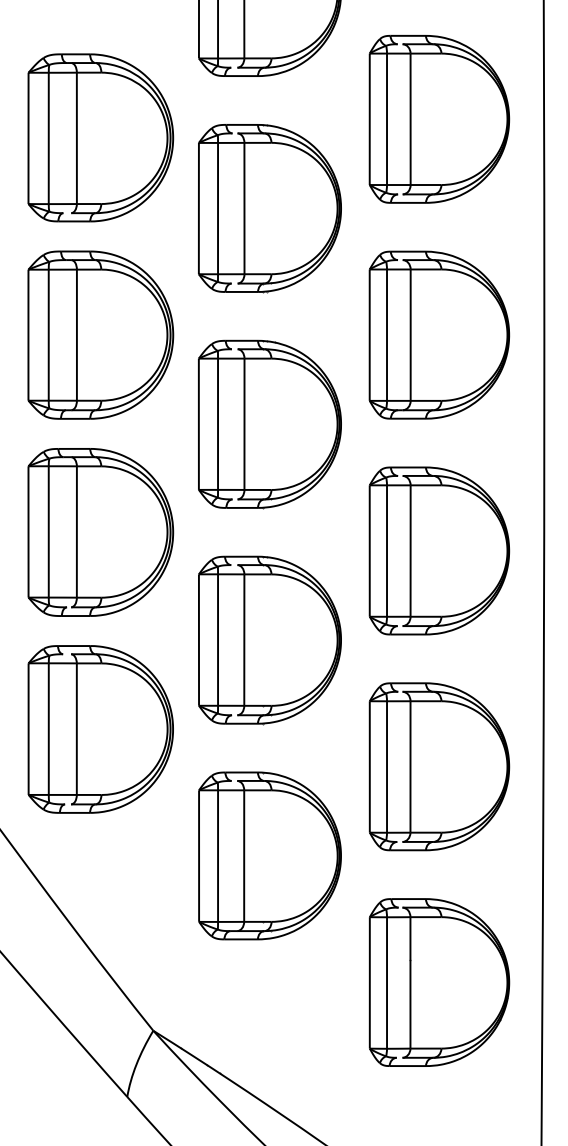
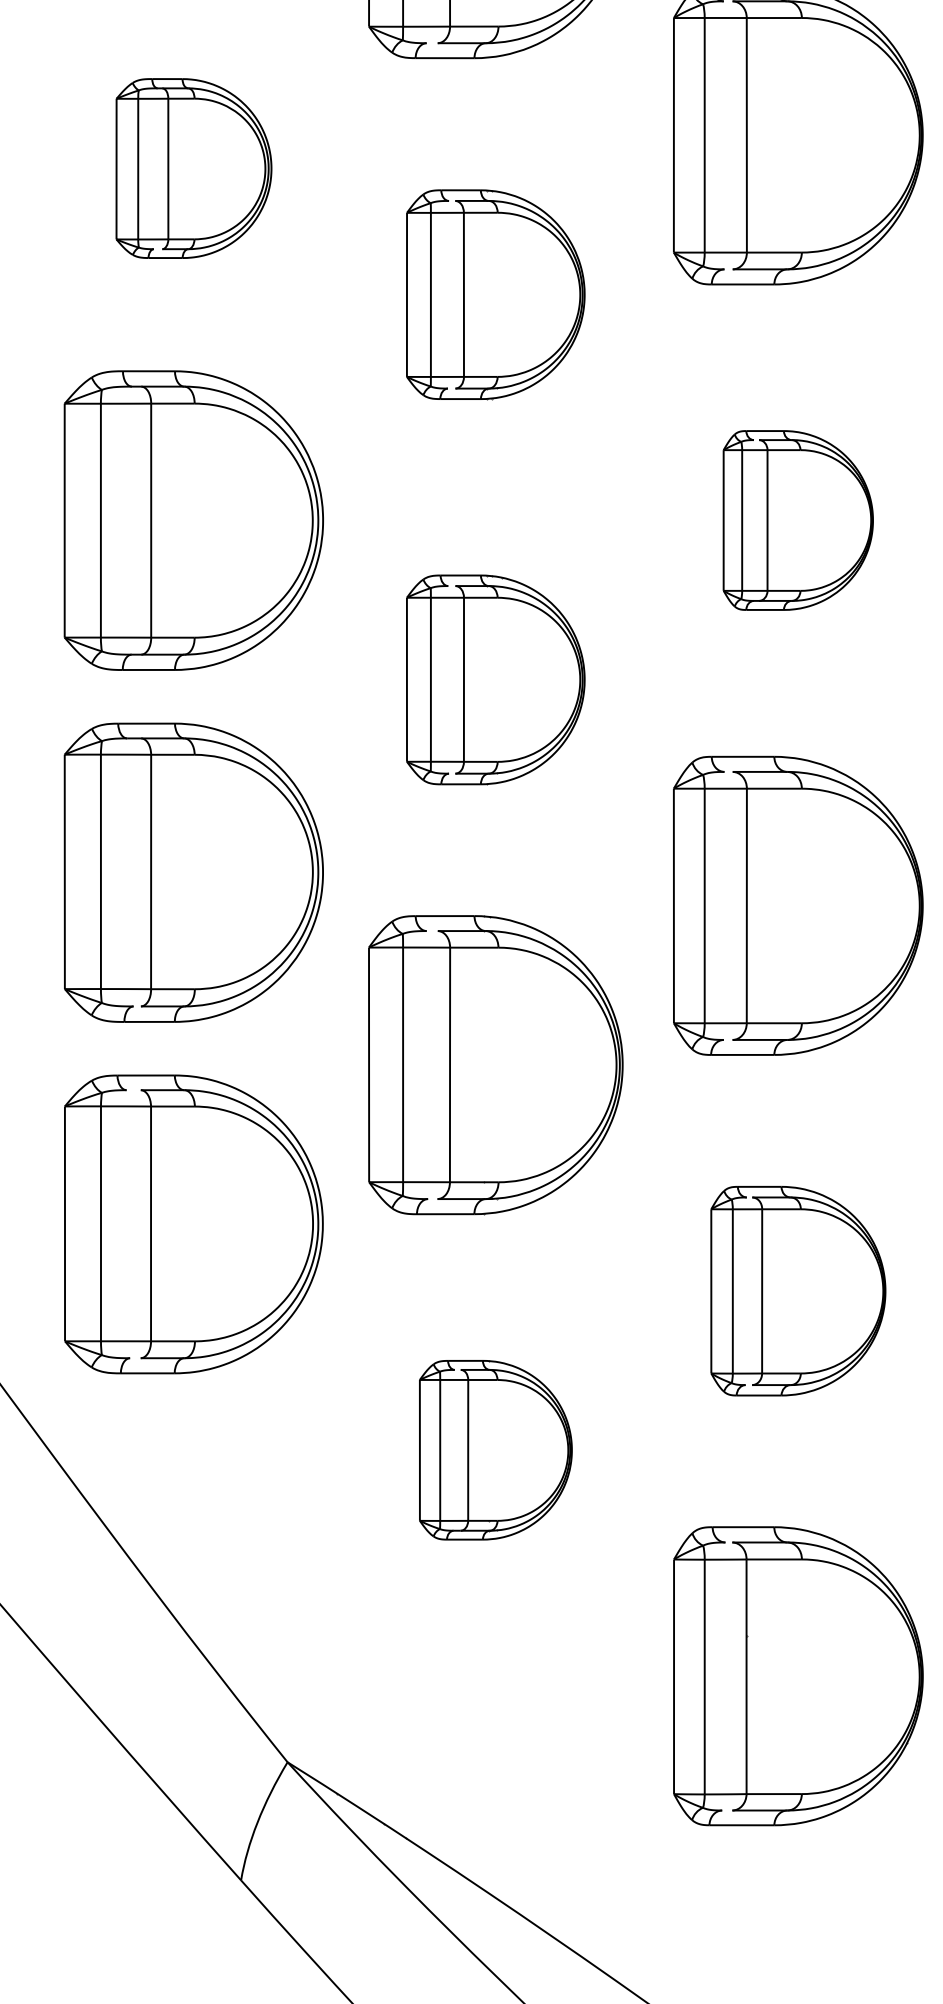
part: (100, 137) -> (193, 167), size x0.6
part: (269, 208) -> (494, 294), size x0.7
part: (439, 334) -> (798, 519), size x0.6
part: (269, 424) -> (494, 680), size x0.7
part: (439, 766) -> (798, 1290), size x0.7
part: (269, 855) -> (494, 1449), size x0.6

